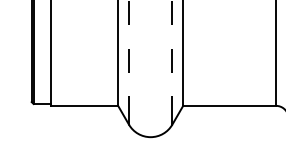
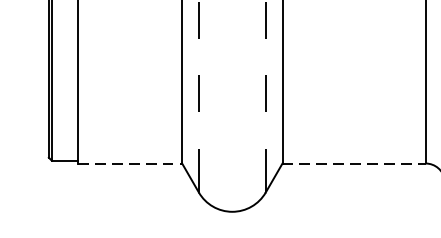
line: (84, 105) -> (130, 162), solid -> dashed
line: (230, 105) -> (355, 162), solid -> dashed

